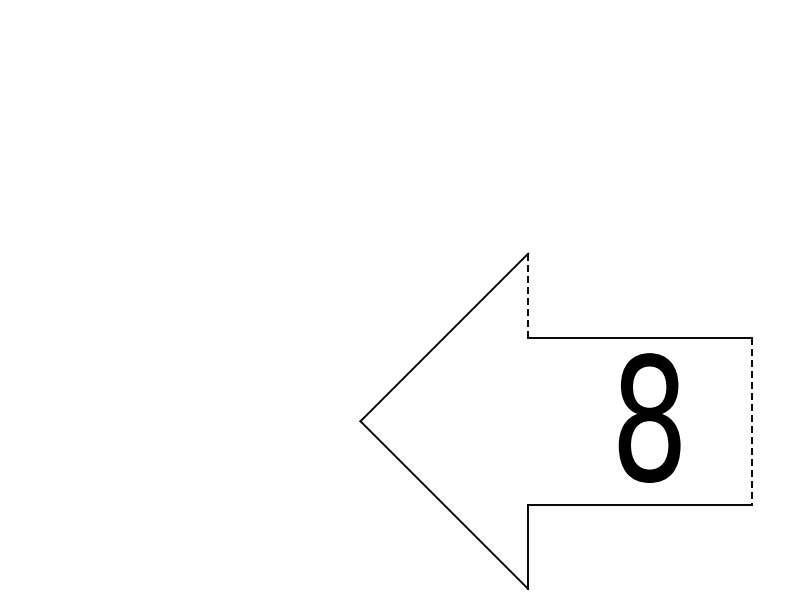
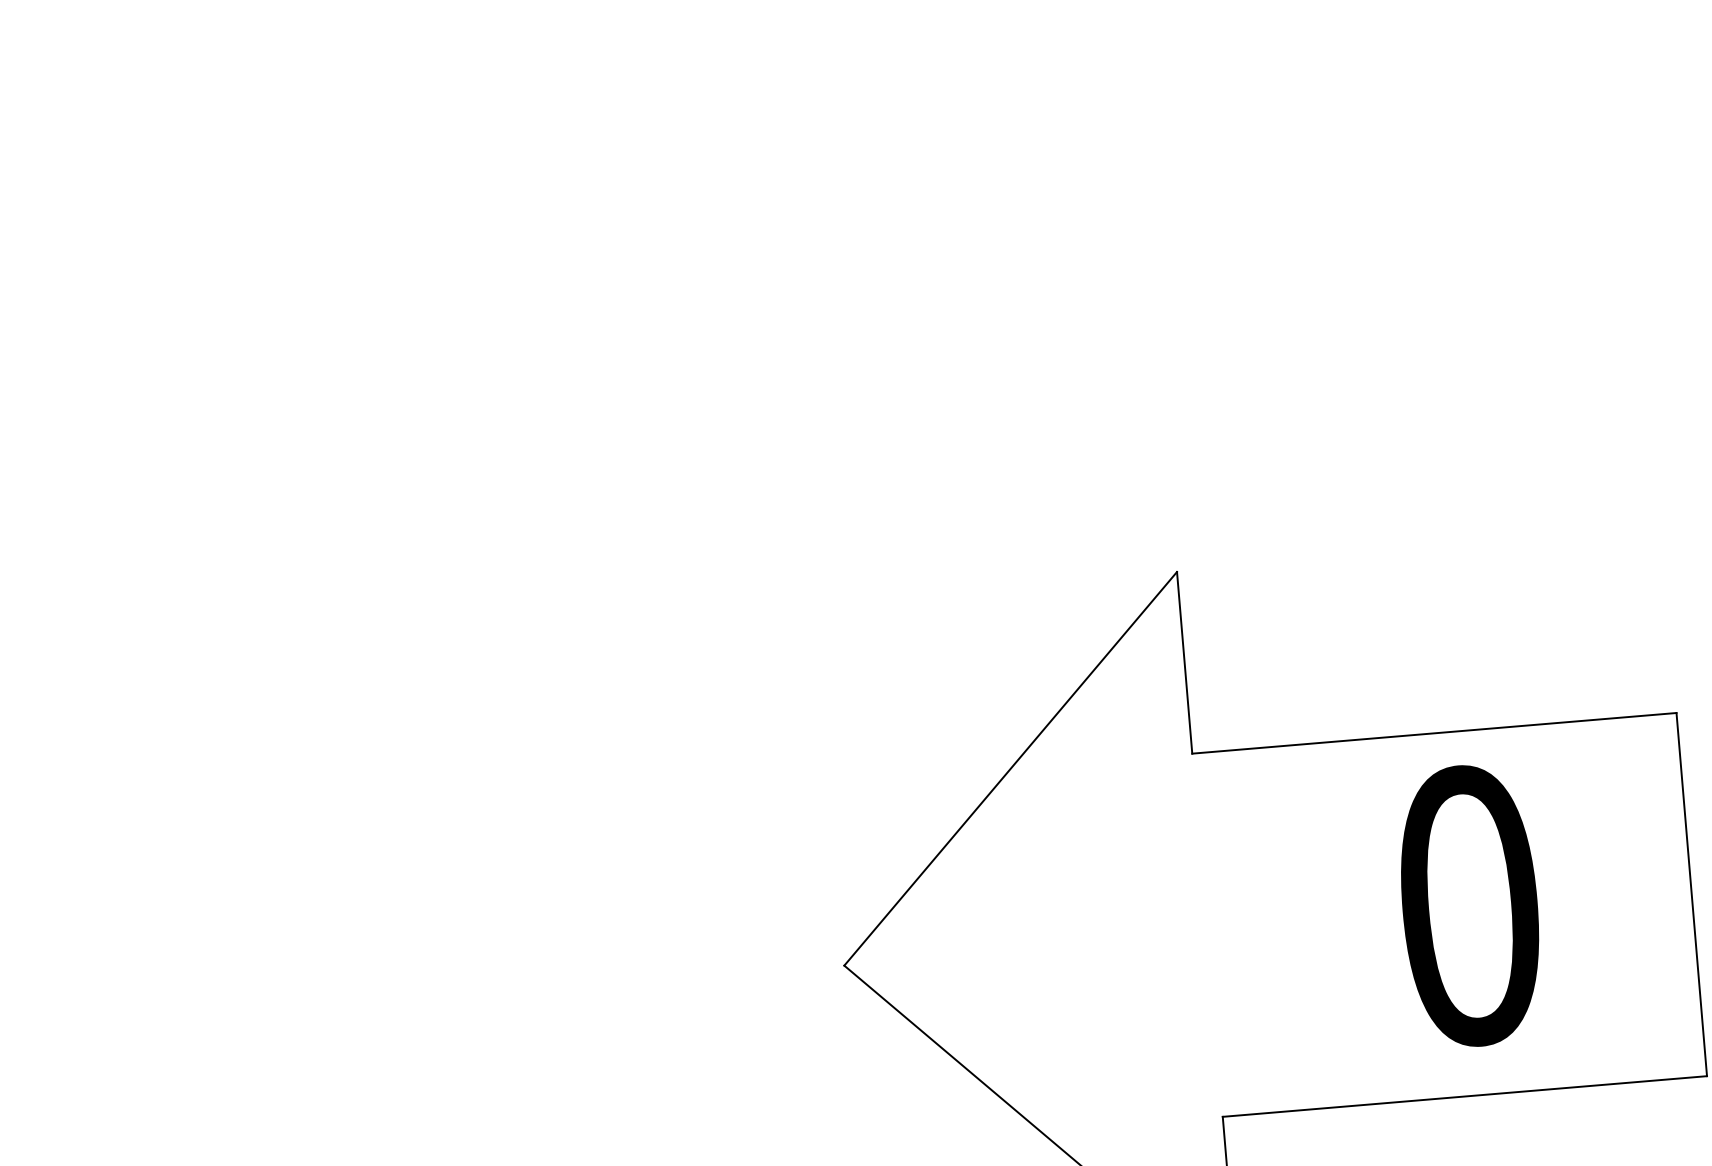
line: (528, 295) -> (1185, 662), dashed -> solid
text: (649, 417) -> (1469, 904), 8 -> 0
line: (751, 421) -> (1691, 894), dashed -> solid

